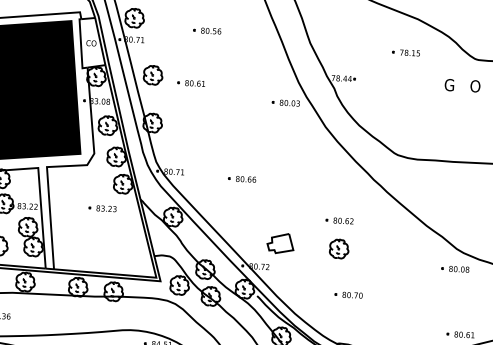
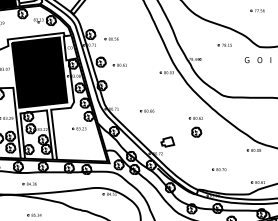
part: (206, 29) -> (111, 38), moved
part: (337, 239) -> (195, 127), moved
part: (348, 294) -> (219, 169), moved

